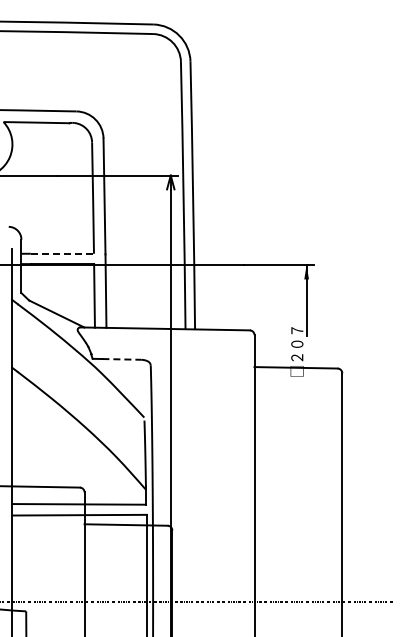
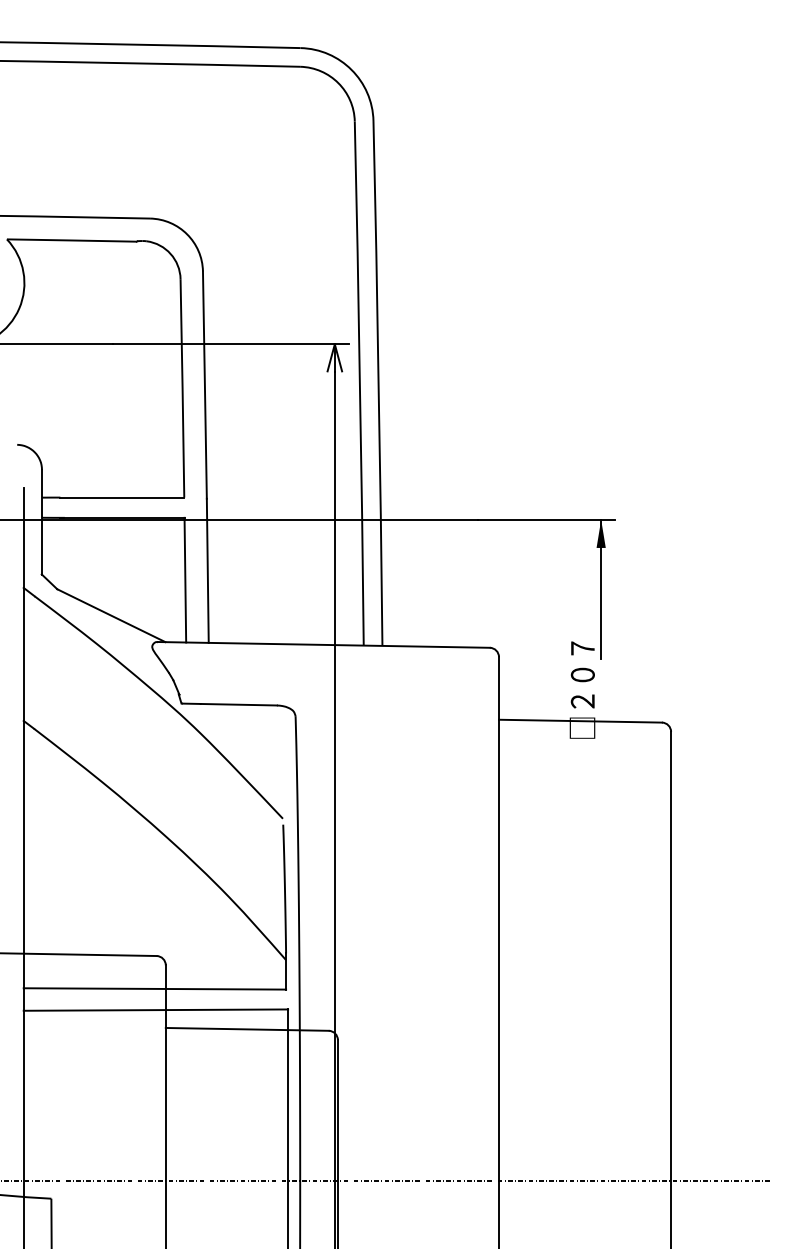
line: (62, 253) -> (122, 497), dashed -> solid
line: (122, 359) -> (240, 704), dashed -> solid

